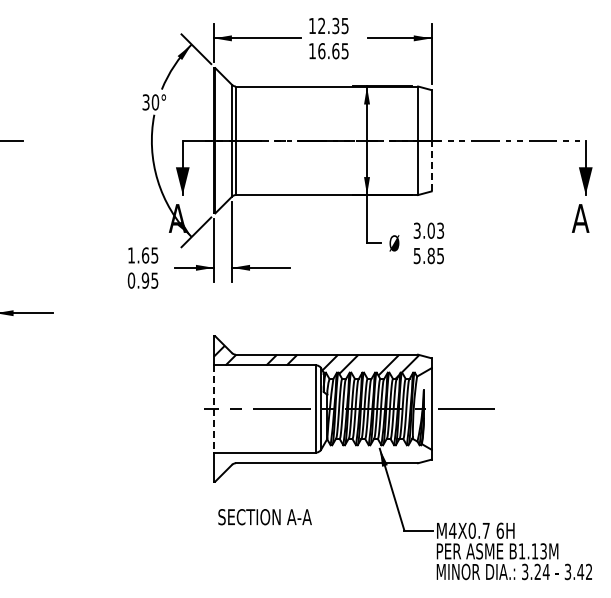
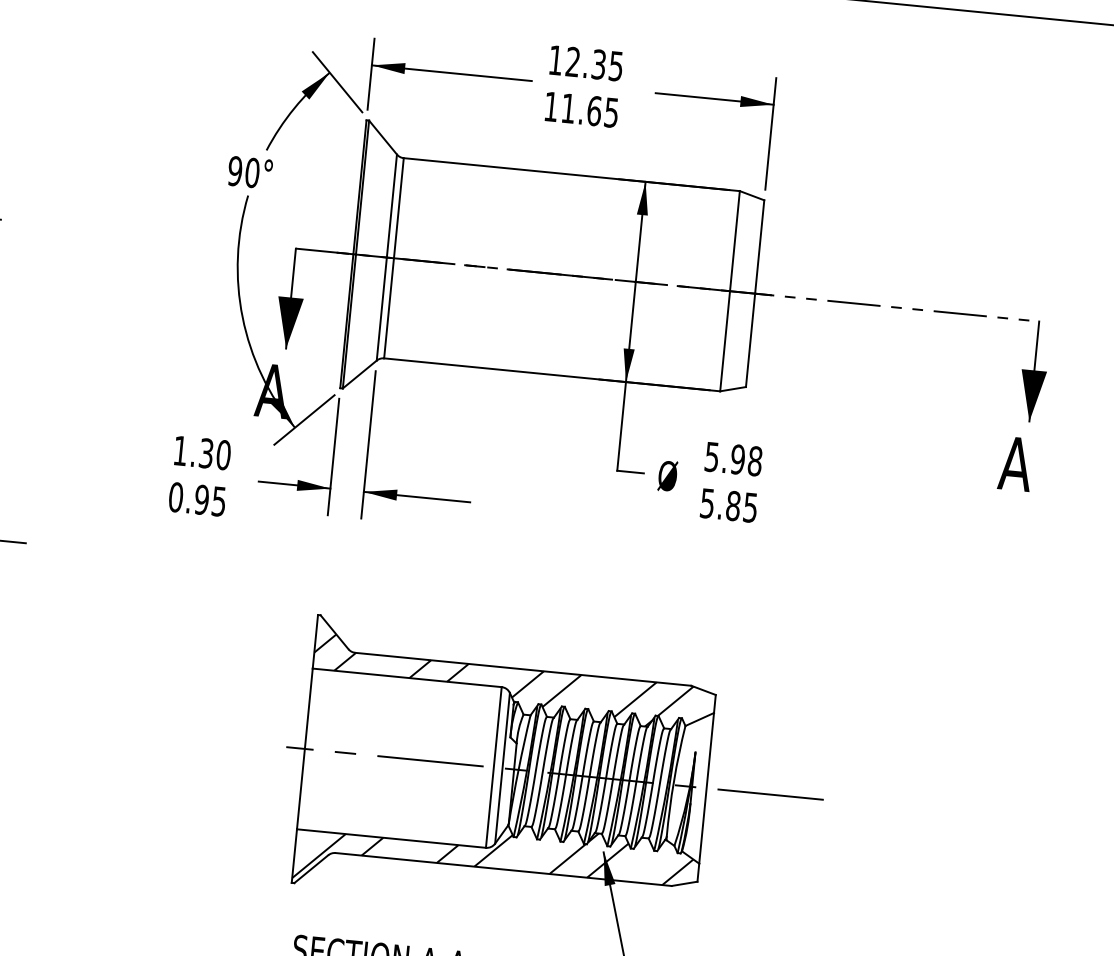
text: (321, 51) -> (567, 109), 16.65 -> 11.65
text: (145, 102) -> (234, 171), 30° -> 90°
line: (431, 165) -> (750, 339), dashed -> solid
text: (429, 230) -> (734, 458), 3.03 -> 5.98
text: (150, 255) -> (215, 454), 1.65 -> 1.30
line: (213, 408) -> (304, 747), dashed -> solid
hatch: (320, 458) -> (492, 859), added

